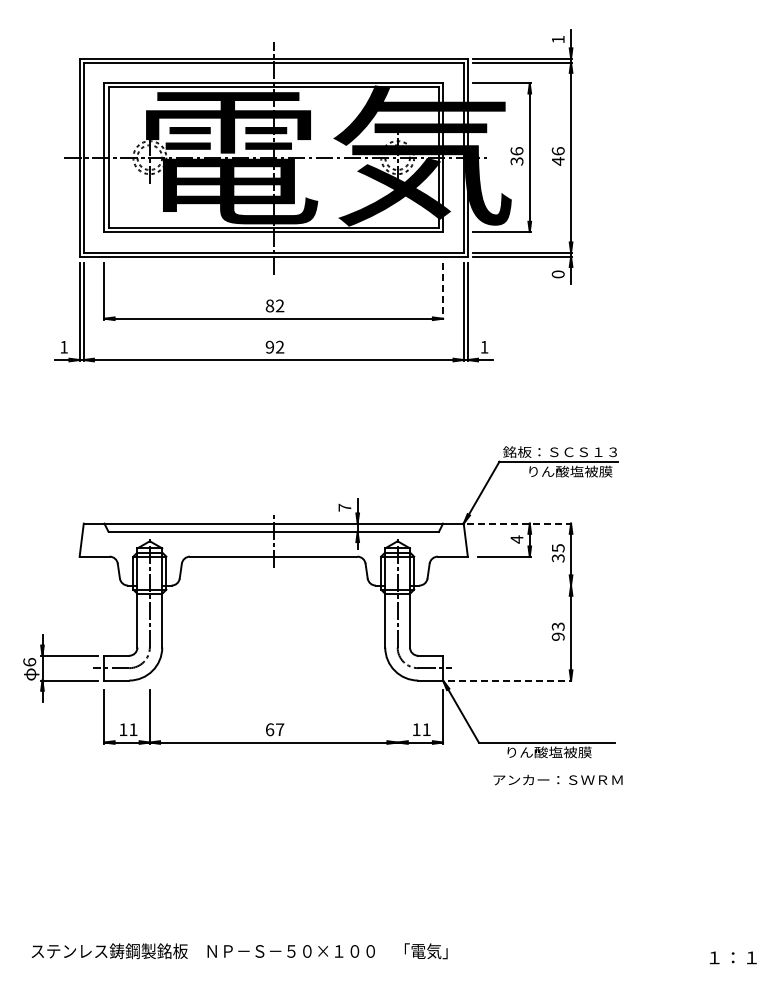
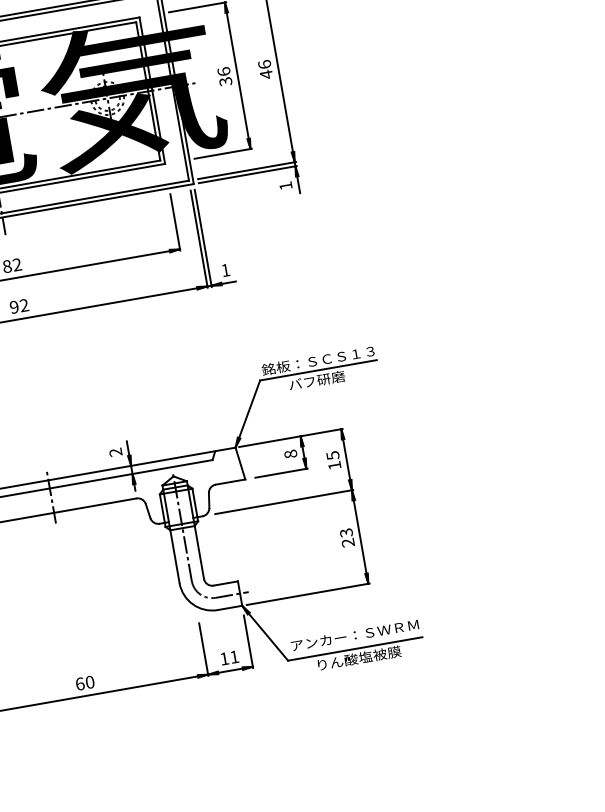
text: (557, 274) -> (285, 186), 0 -> 1
line: (443, 291) -> (175, 222), dashed -> solid
text: (569, 471) -> (330, 378), りん酸塩被膜 -> バフ研磨
text: (344, 507) -> (115, 452), 7 -> 2
line: (520, 523) -> (291, 437), dashed -> solid
text: (516, 539) -> (290, 454), 4 -> 8
text: (557, 558) -> (333, 465), 35 -> 15
line: (502, 585) -> (284, 501), added
text: (558, 636) -> (348, 542), 93 -> 23
line: (510, 680) -> (308, 594), dashed -> solid
line: (397, 716) -> (203, 649), added
text: (280, 729) -> (90, 681), 67 -> 60
text: (557, 779) -> (354, 634), moved

